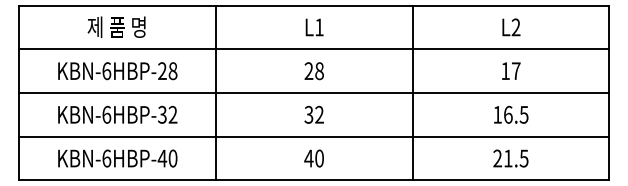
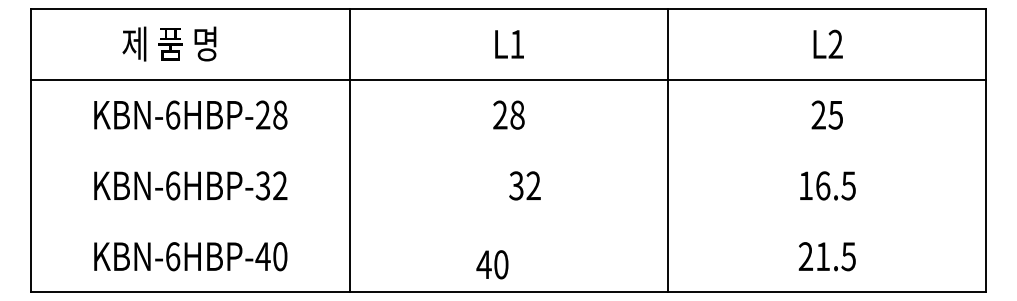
text: (116, 26) -> (169, 42), moved
text: (510, 71) -> (826, 115), 17 -> 25
line: (313, 93) -> (507, 151), removed
text: (313, 114) -> (523, 185), moved
line: (313, 136) -> (507, 220), removed
text: (313, 158) -> (491, 264), moved

